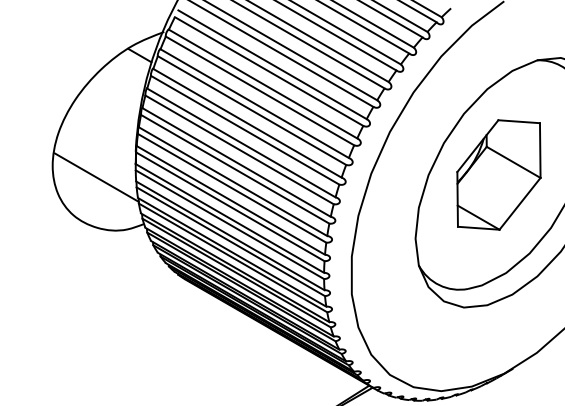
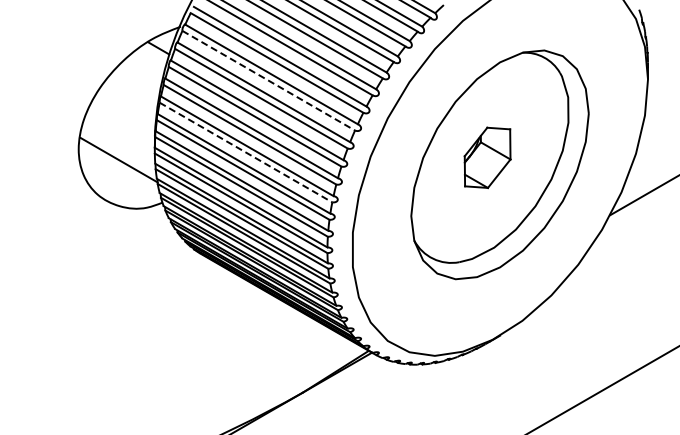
line: (259, 90) -> (268, 80), solid -> dashed
line: (234, 169) -> (245, 152), solid -> dashed
part: (498, 174) -> (487, 157), size x0.6

